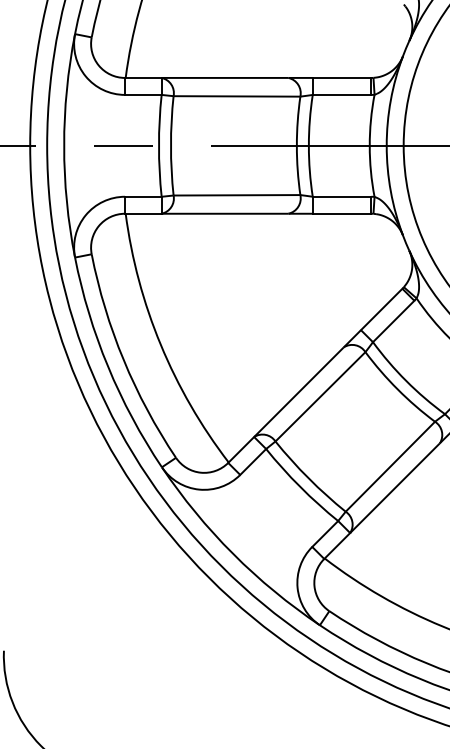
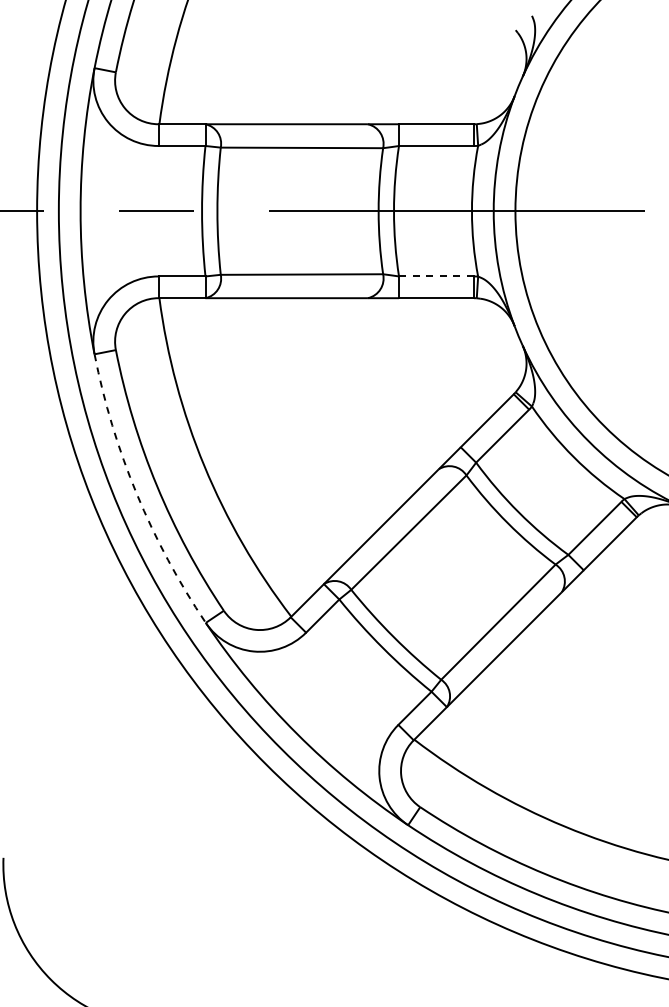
line: (342, 196) -> (437, 276), solid -> dashed
arc: (107, 367) -> (136, 494), solid -> dashed

